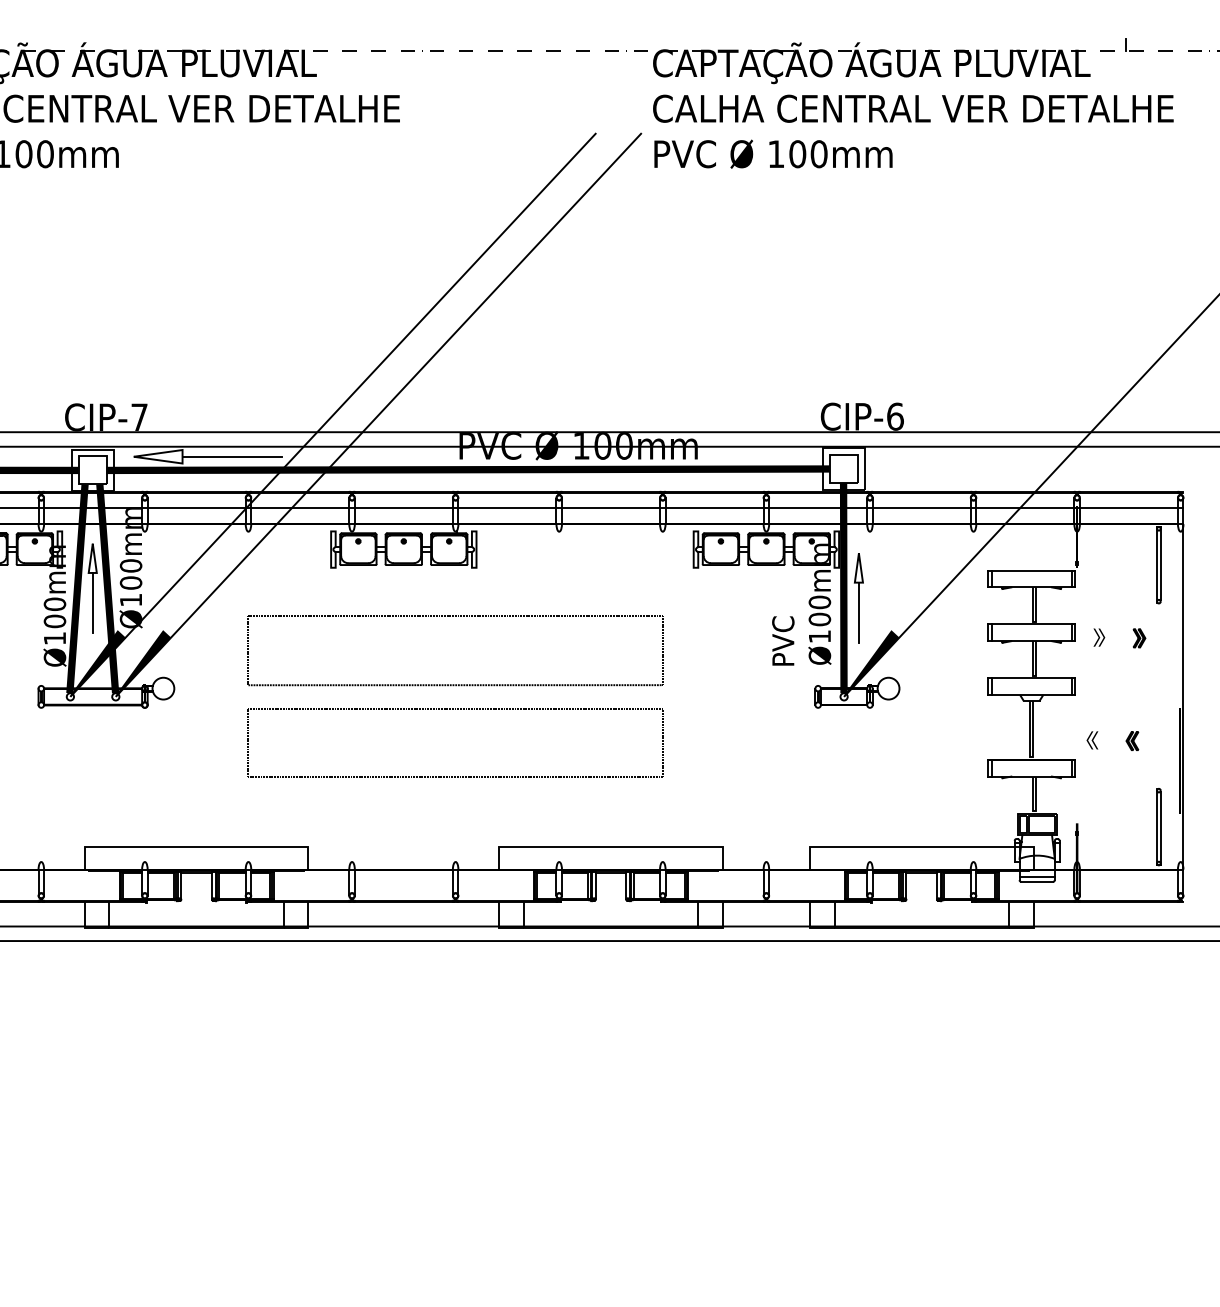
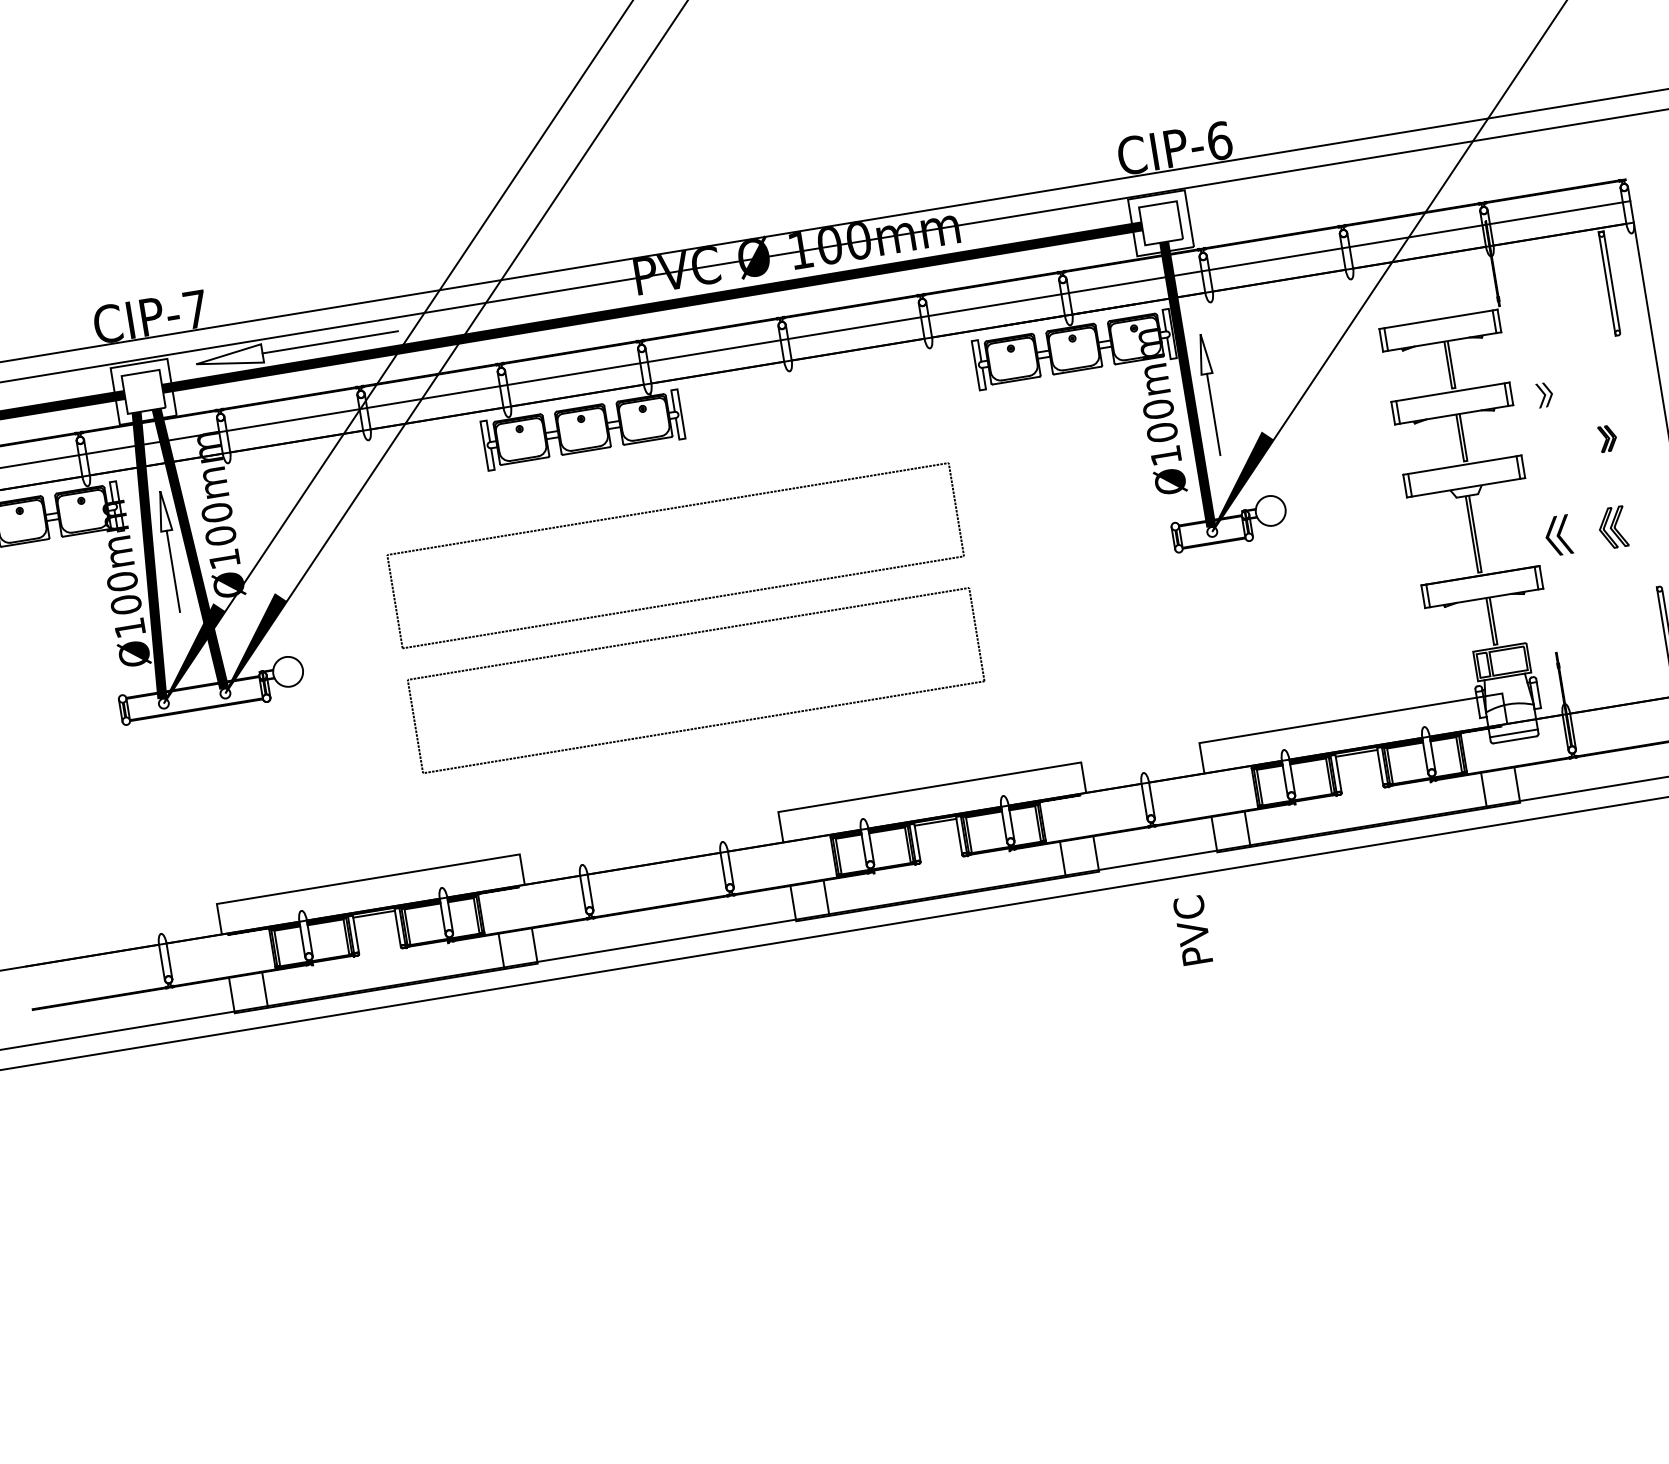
part: (1139, 638) -> (1608, 438), moved
text: (783, 640) -> (1193, 929), moved
part: (1092, 740) -> (1558, 535), size x1.6
part: (1132, 740) -> (1612, 527), size x1.6

